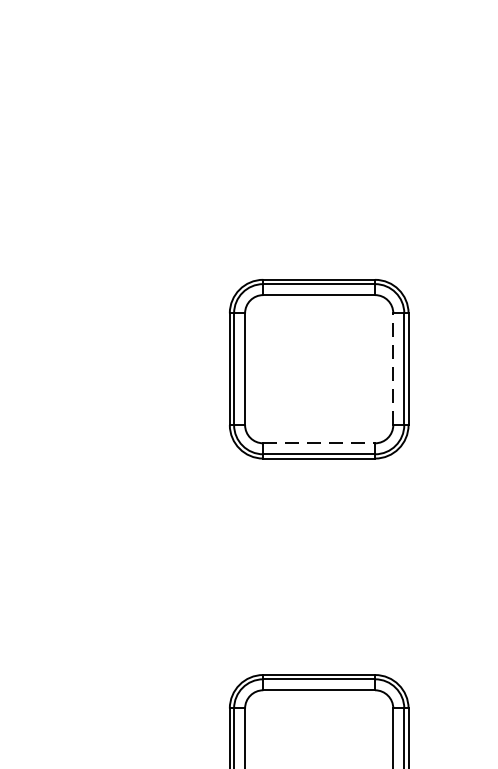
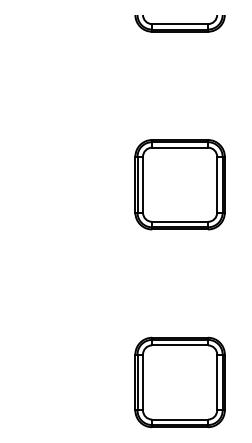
part: (317, 46) -> (179, 23), added
line: (393, 368) -> (217, 184), dashed -> solid
line: (319, 442) -> (180, 221), dashed -> solid

